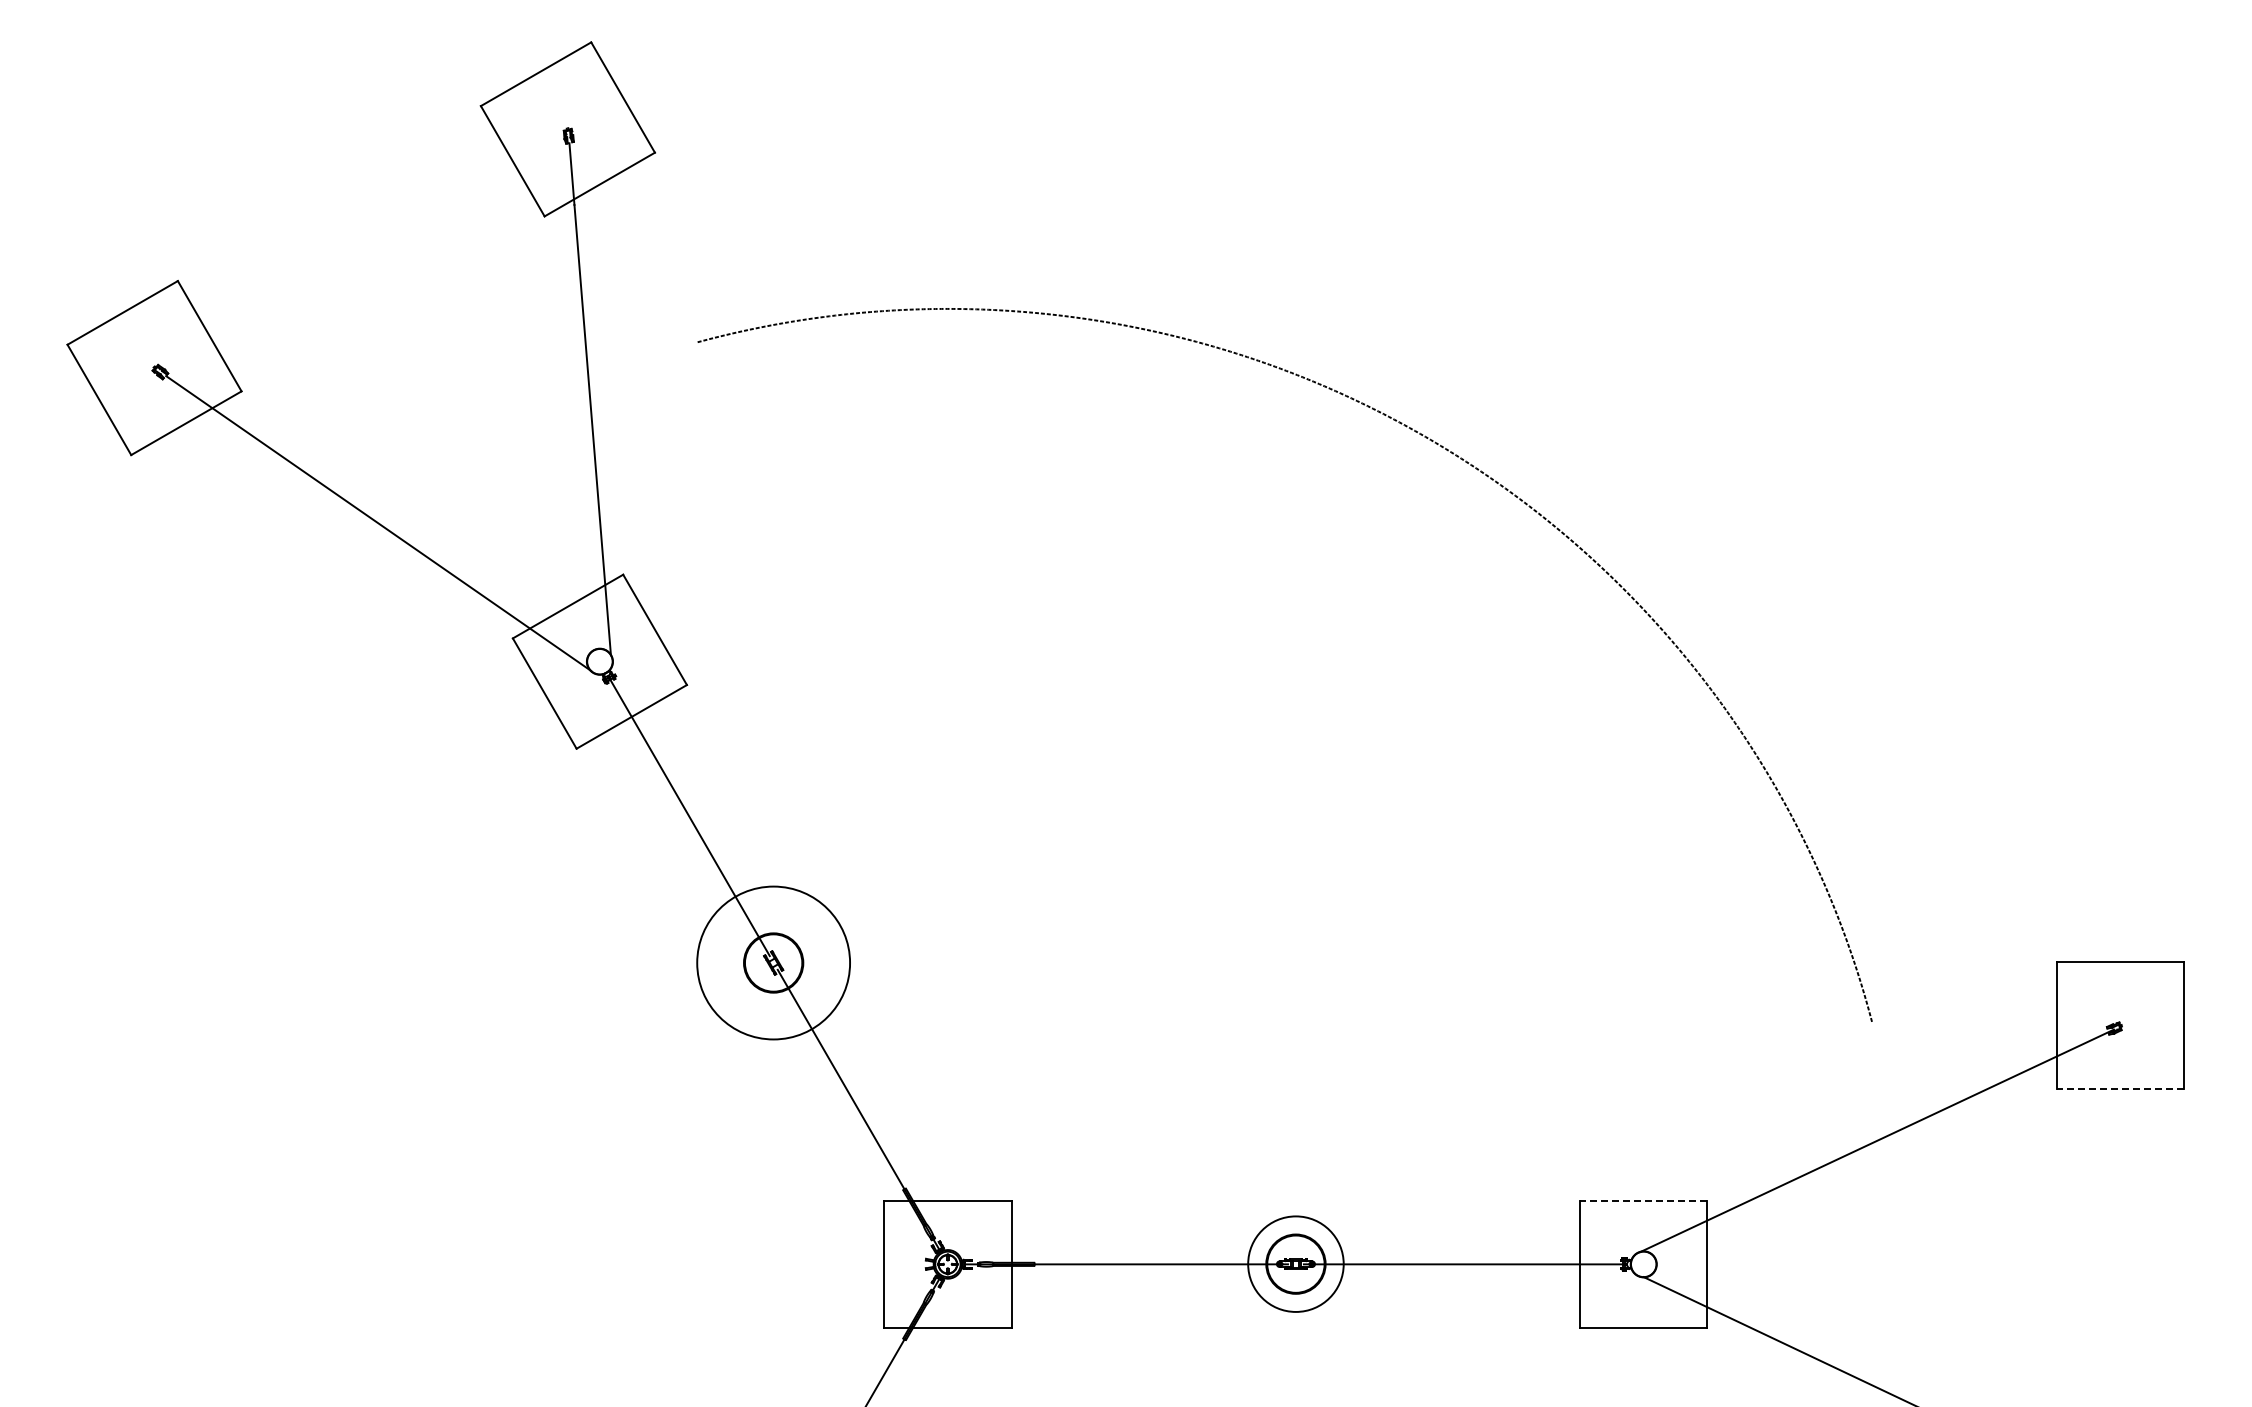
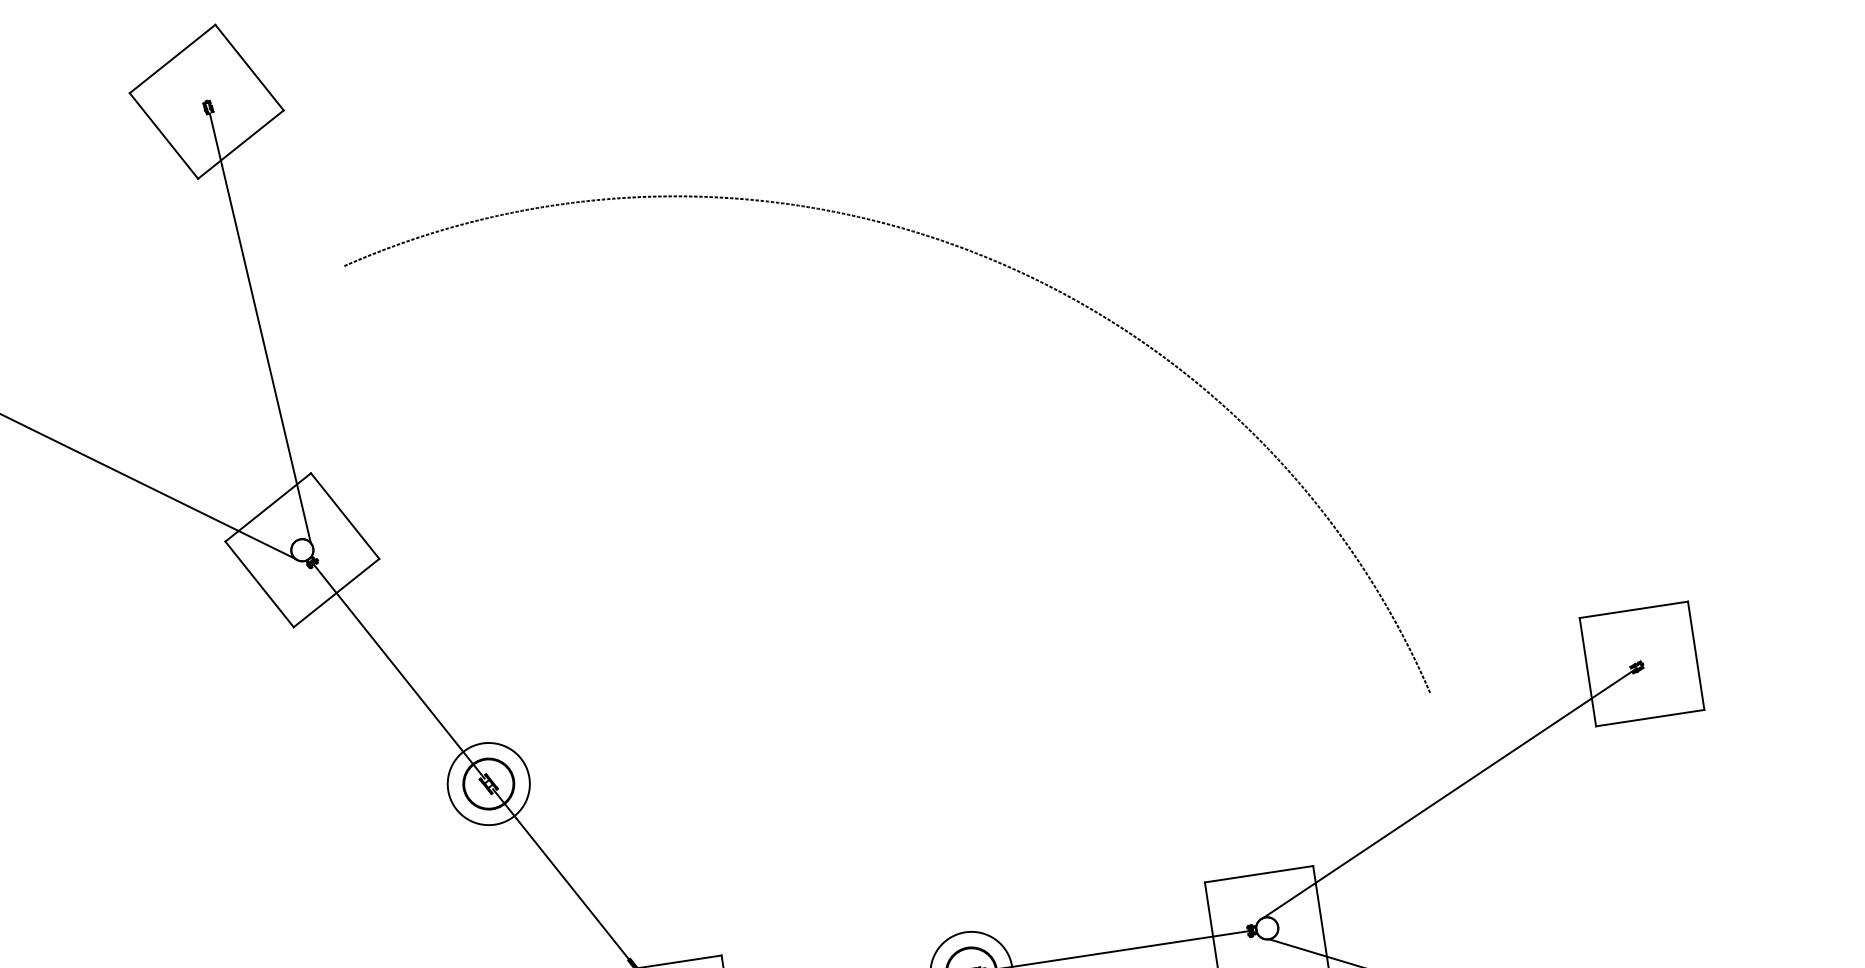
circle: (773, 962) -> (488, 783), size x0.62
line: (2120, 1089) -> (1650, 718), dashed -> solid
line: (1643, 1200) -> (1258, 874), dashed -> solid

